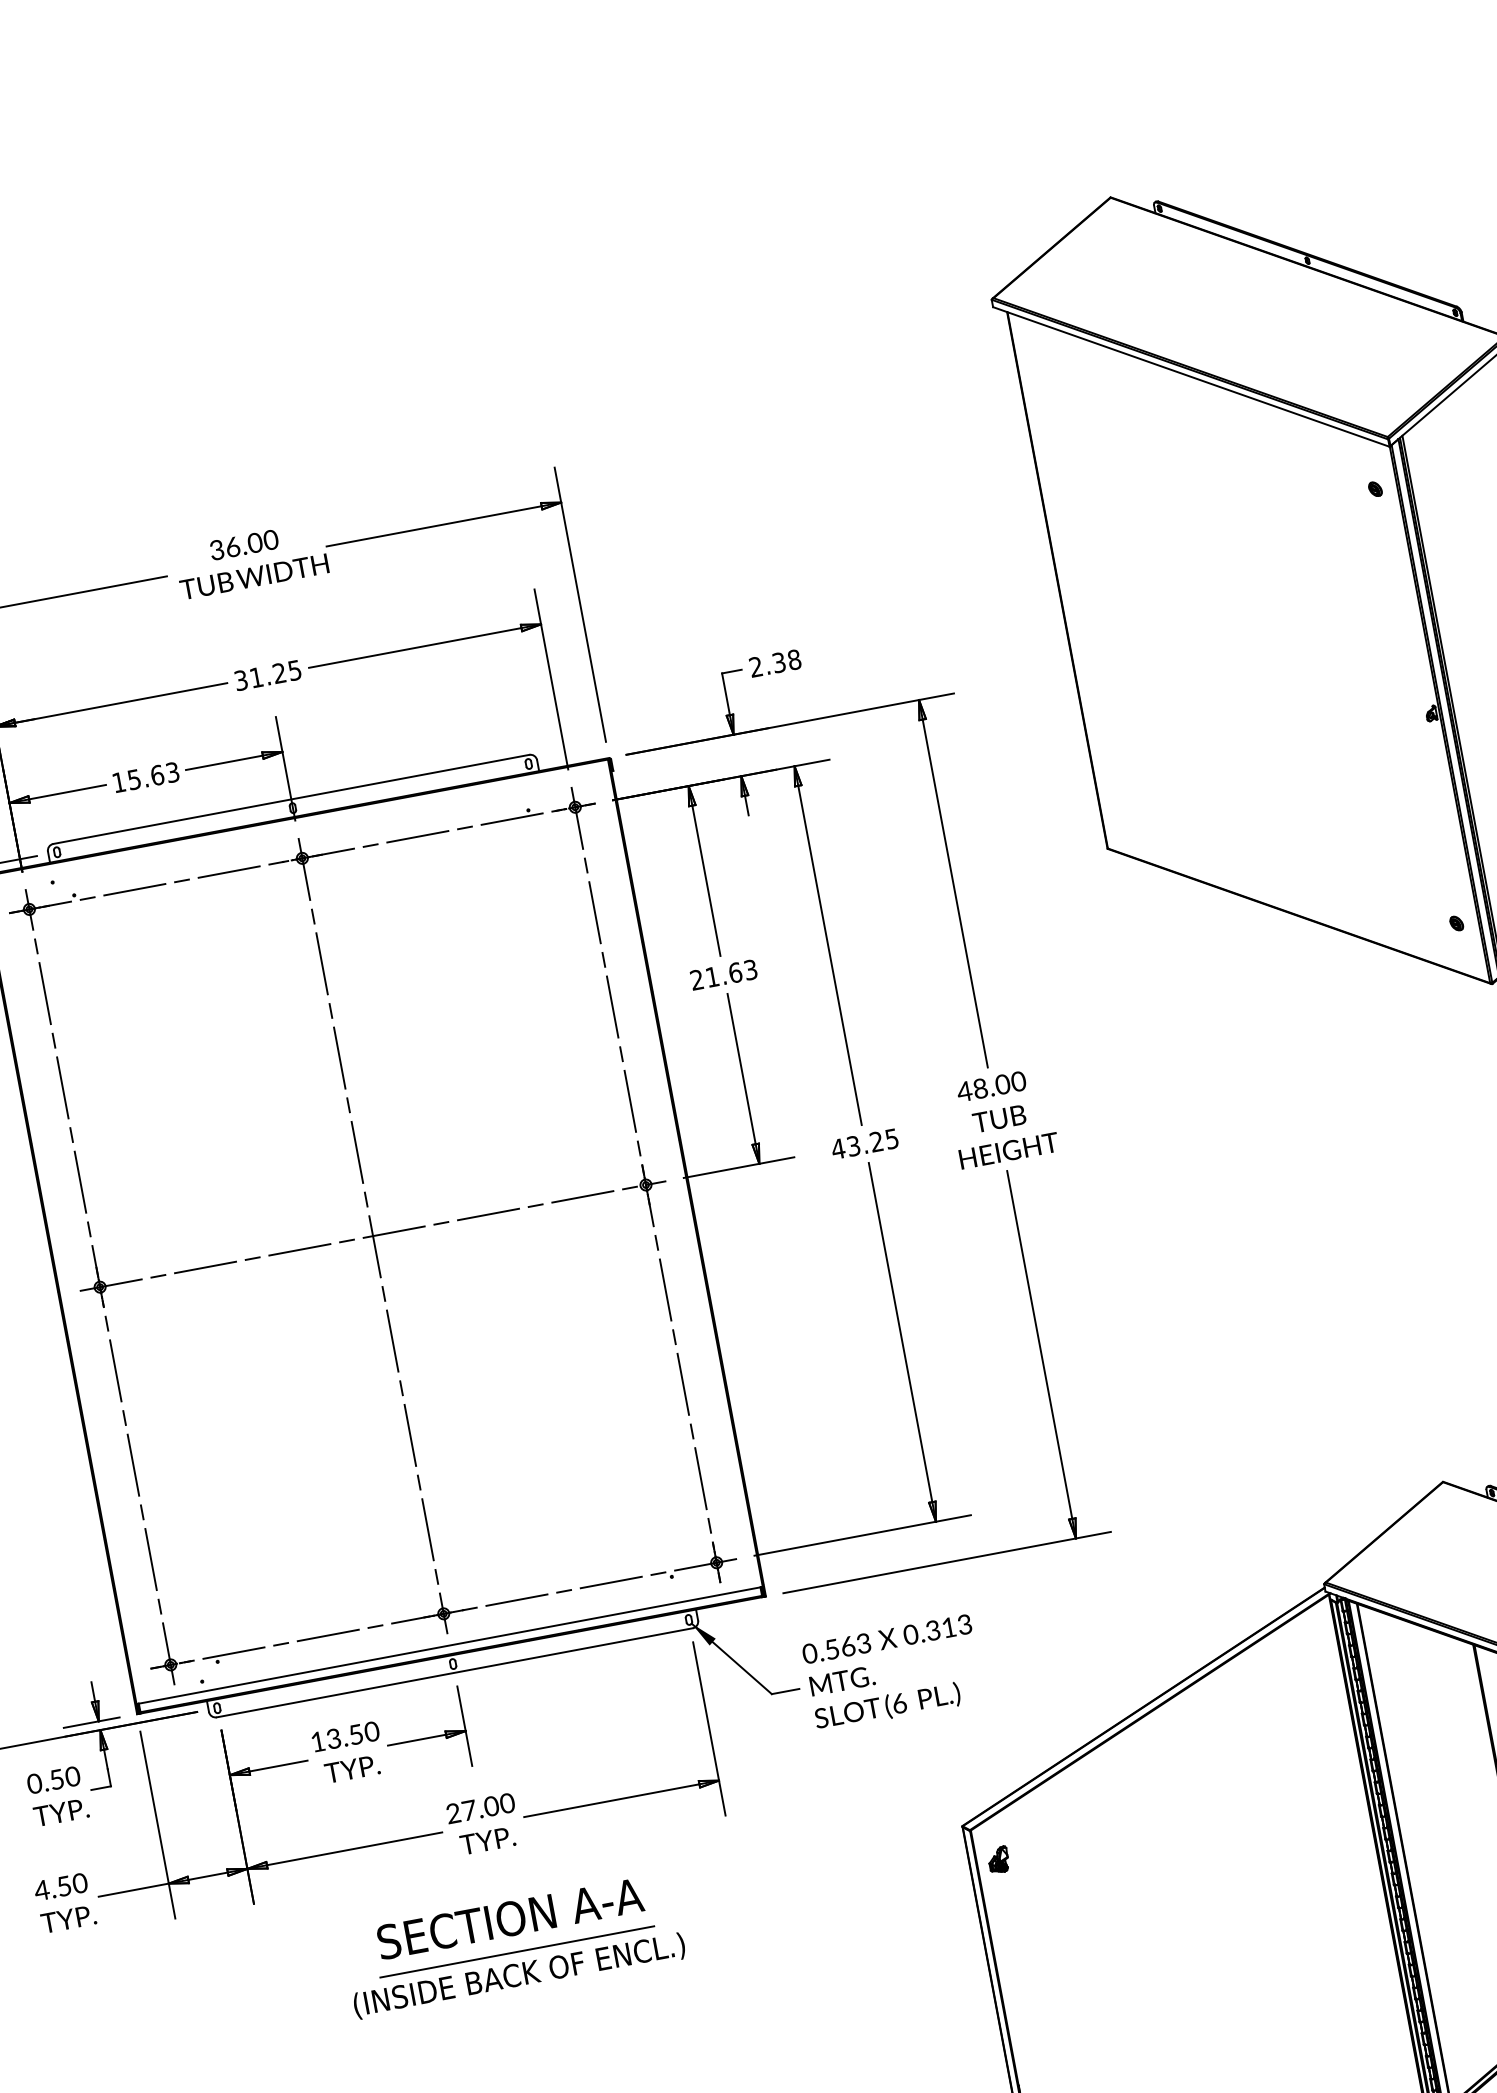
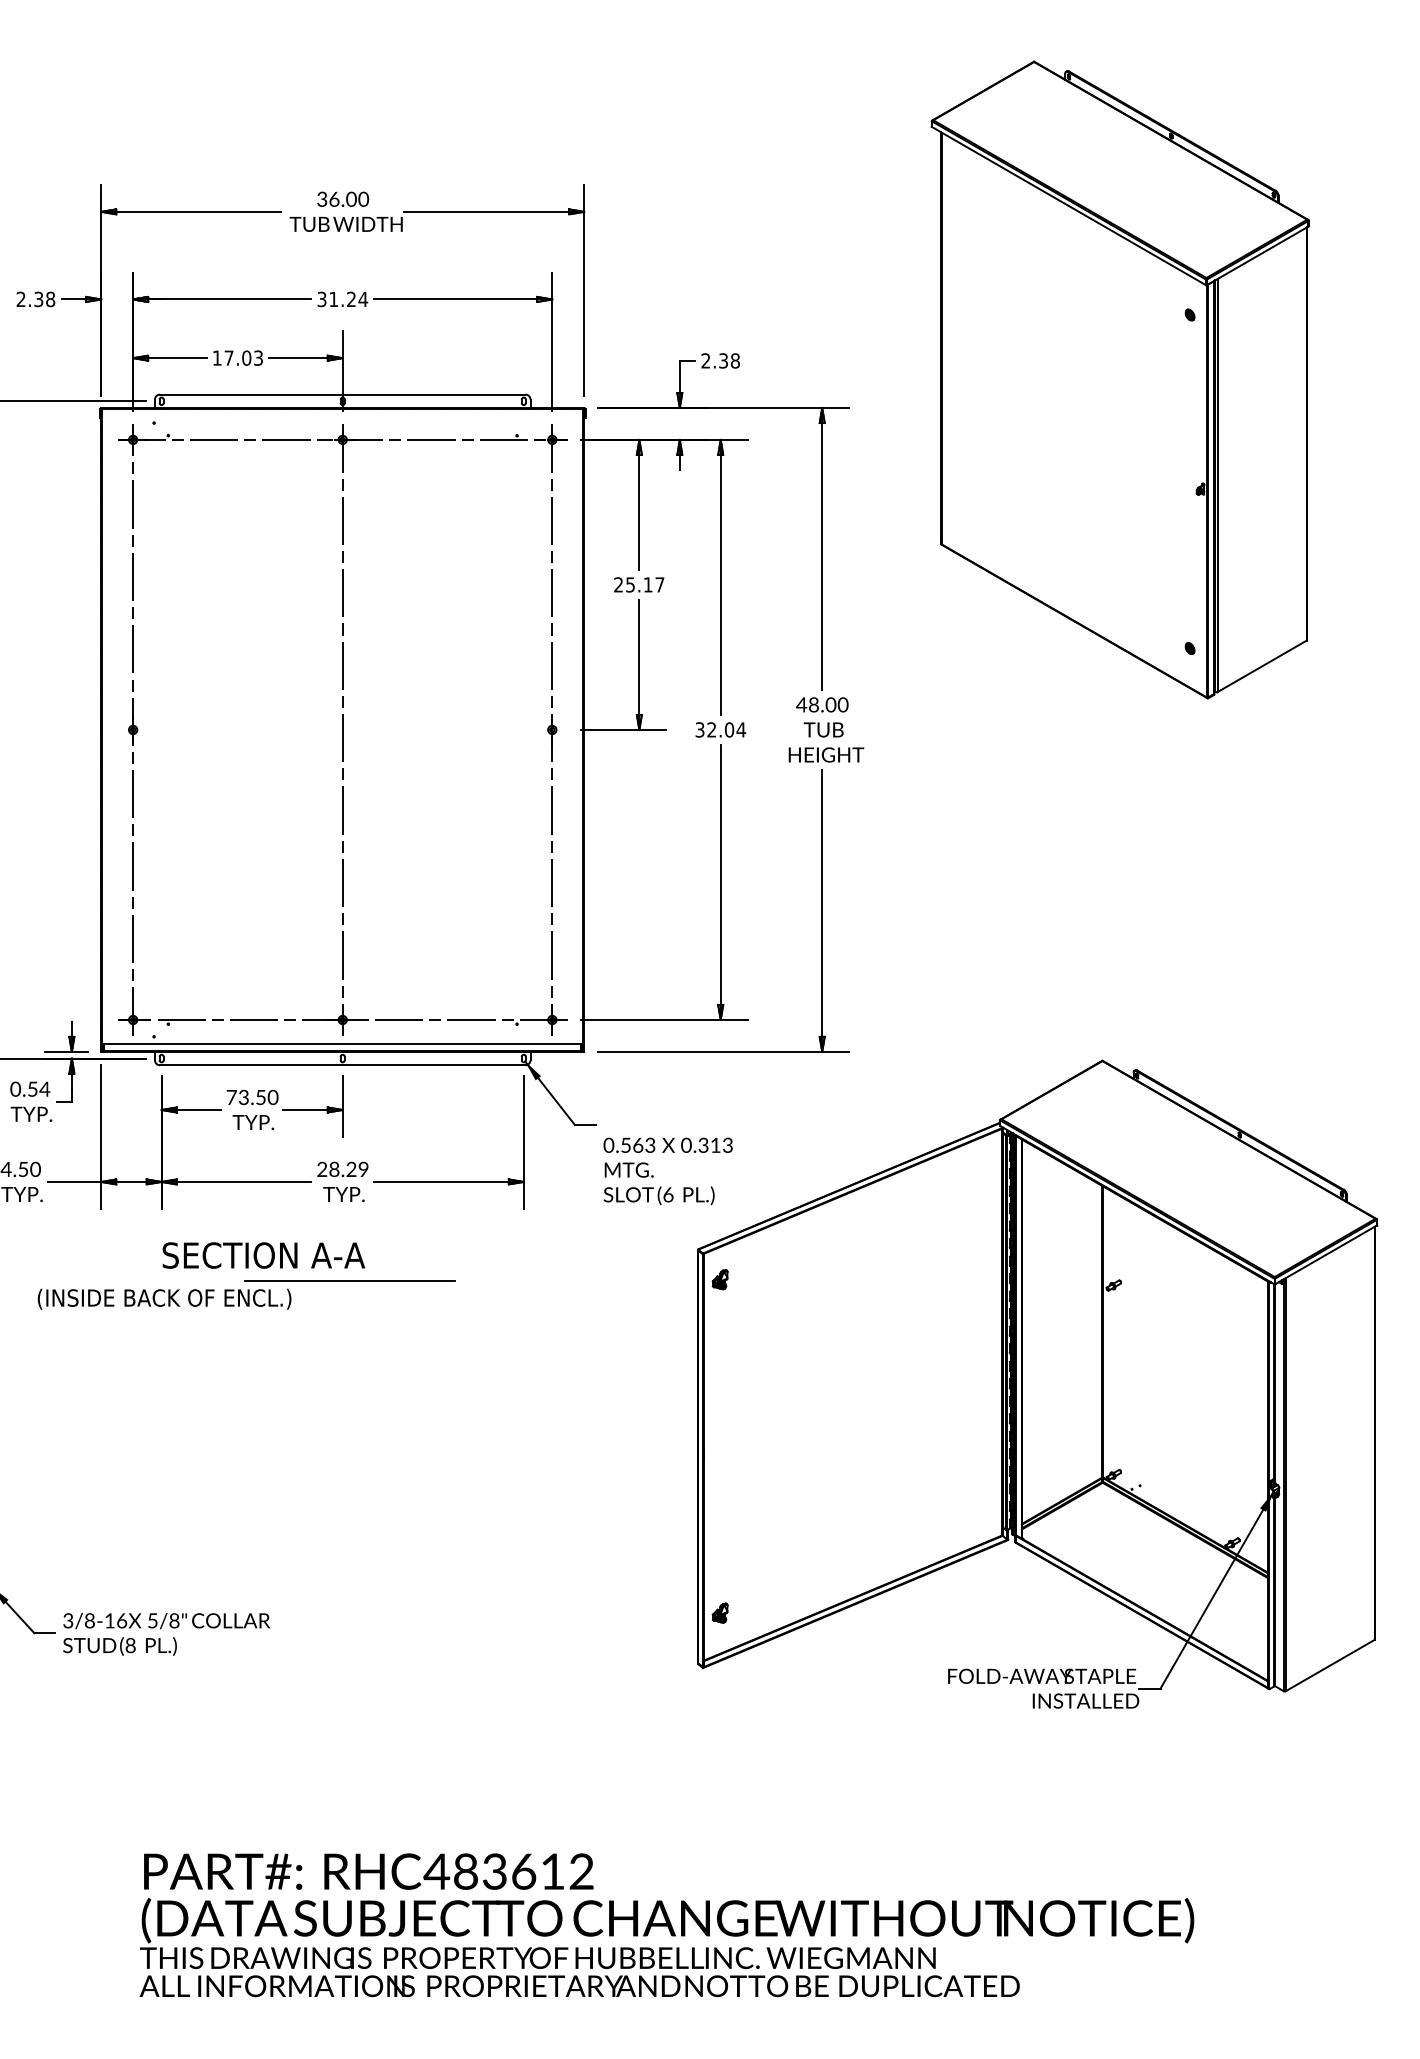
text: (295, 670) -> (363, 299), 31.25 -> 31.24
text: (145, 776) -> (237, 357), 15.63 -> 17.03
text: (731, 972) -> (645, 584), 21.63 -> 25.17
text: (864, 1143) -> (720, 729), 43.25 -> 32.04
line: (372, 1235) -> (342, 729), removed
text: (892, 1673) -> (667, 1171), moved
text: (317, 1741) -> (231, 1097), 13.50 -> 73.50
text: (72, 1775) -> (44, 1088), 0.50 -> 0.54
text: (488, 1805) -> (349, 1168), 27.00 -> 28.29
text: (509, 1918) -> (263, 1255), moved
text: (519, 1975) -> (164, 1298), moved

